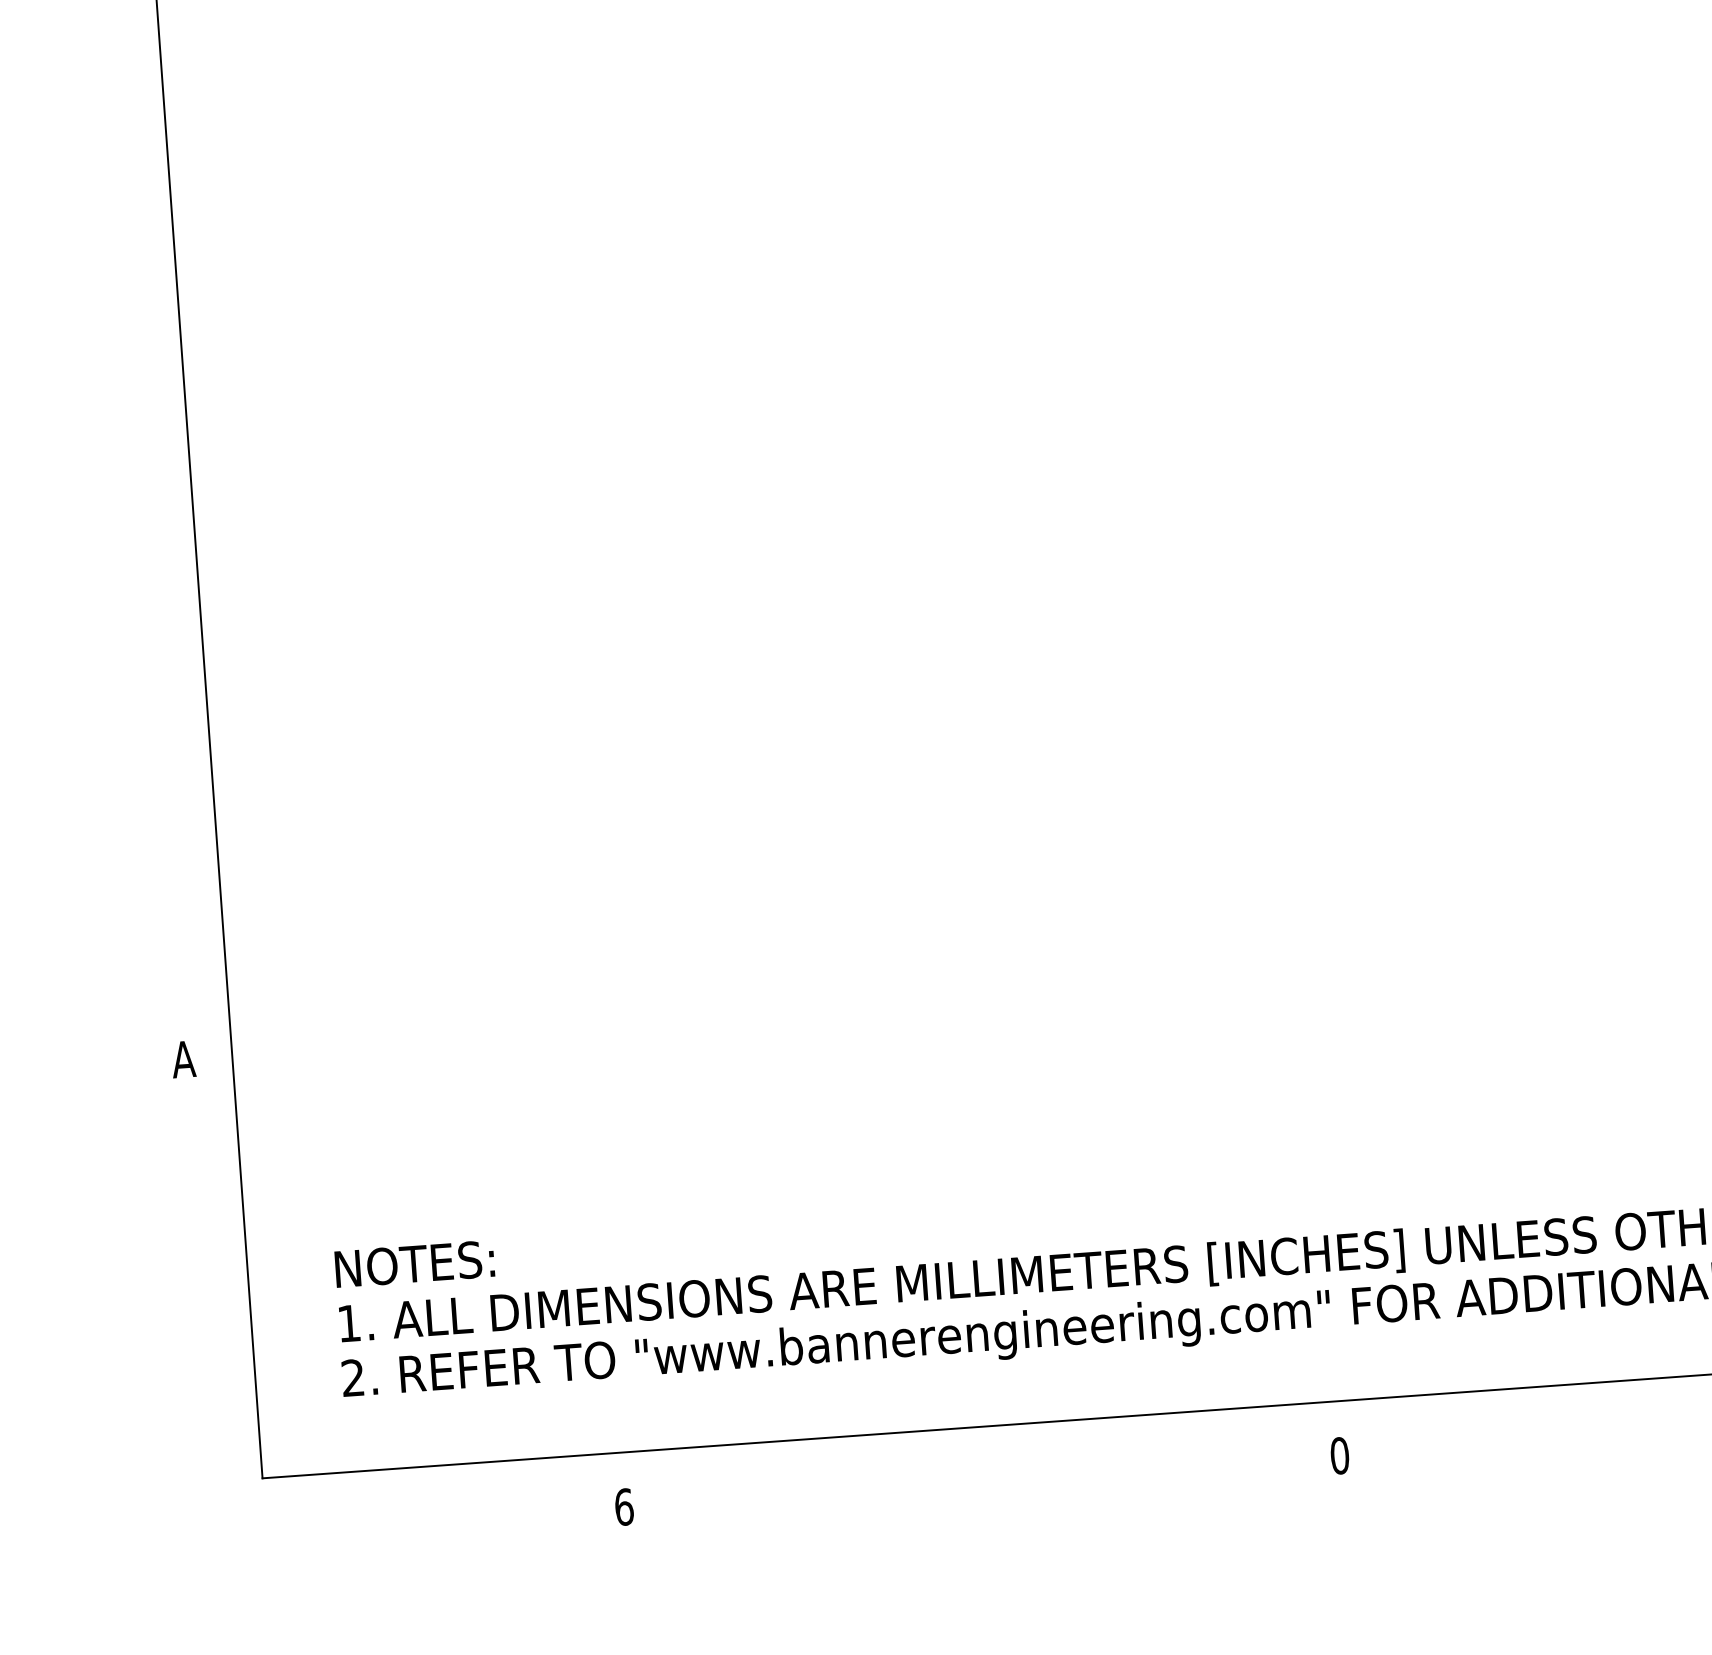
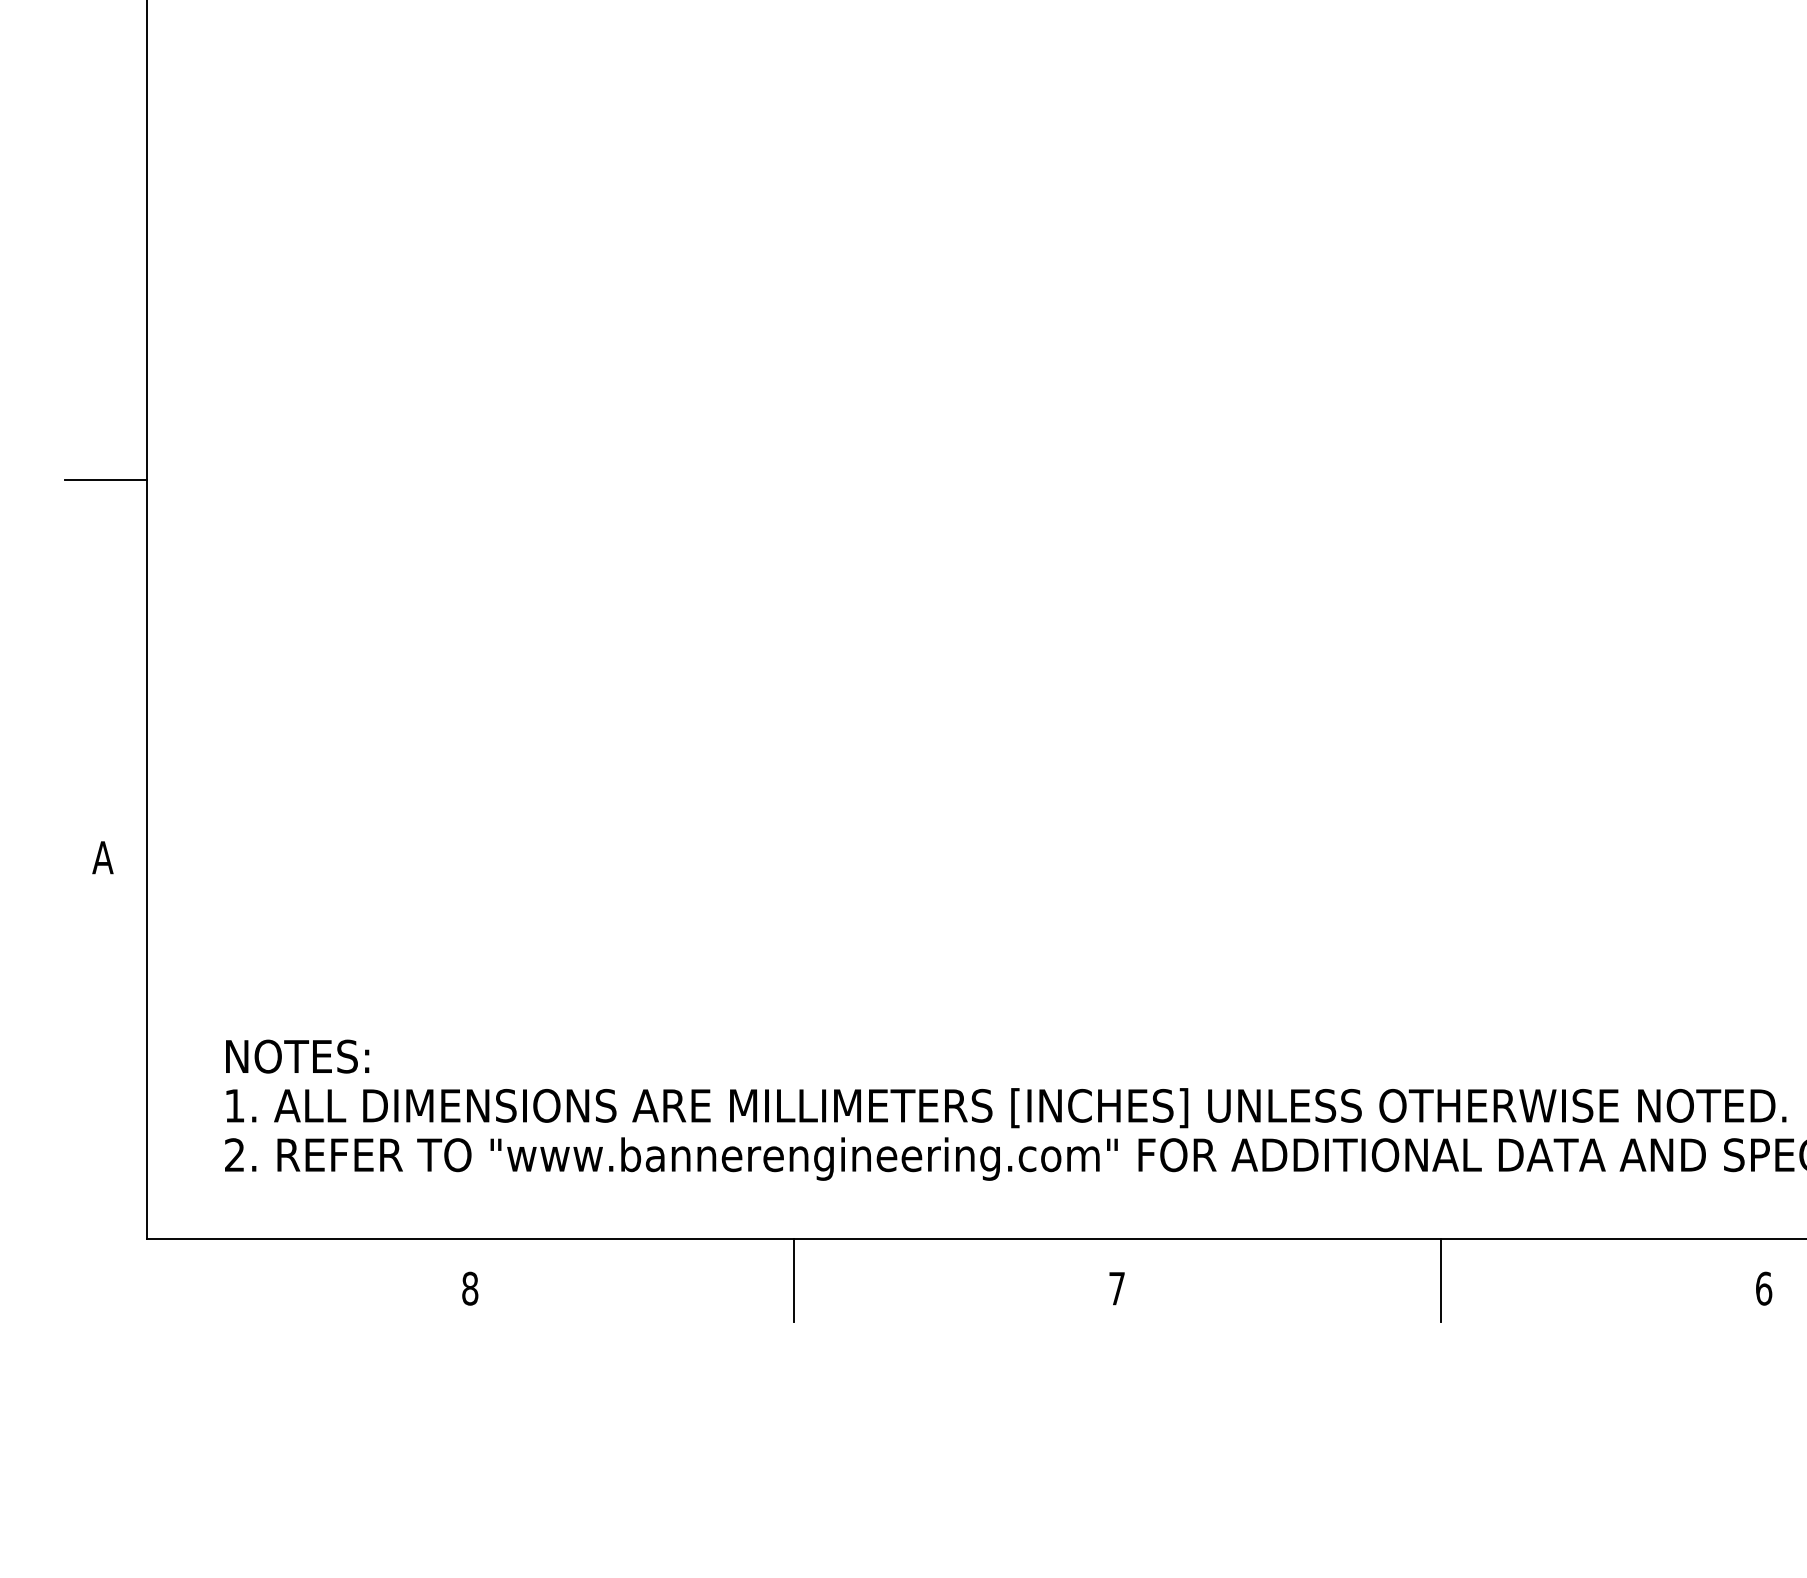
line: (156, 641) -> (105, 480), added
line: (1697, 1421) -> (1440, 1280), added
text: (1340, 1455) -> (1117, 1288), 0 -> 7
line: (981, 1472) -> (793, 1280), added
text: (624, 1506) -> (470, 1288), 6 -> 8

